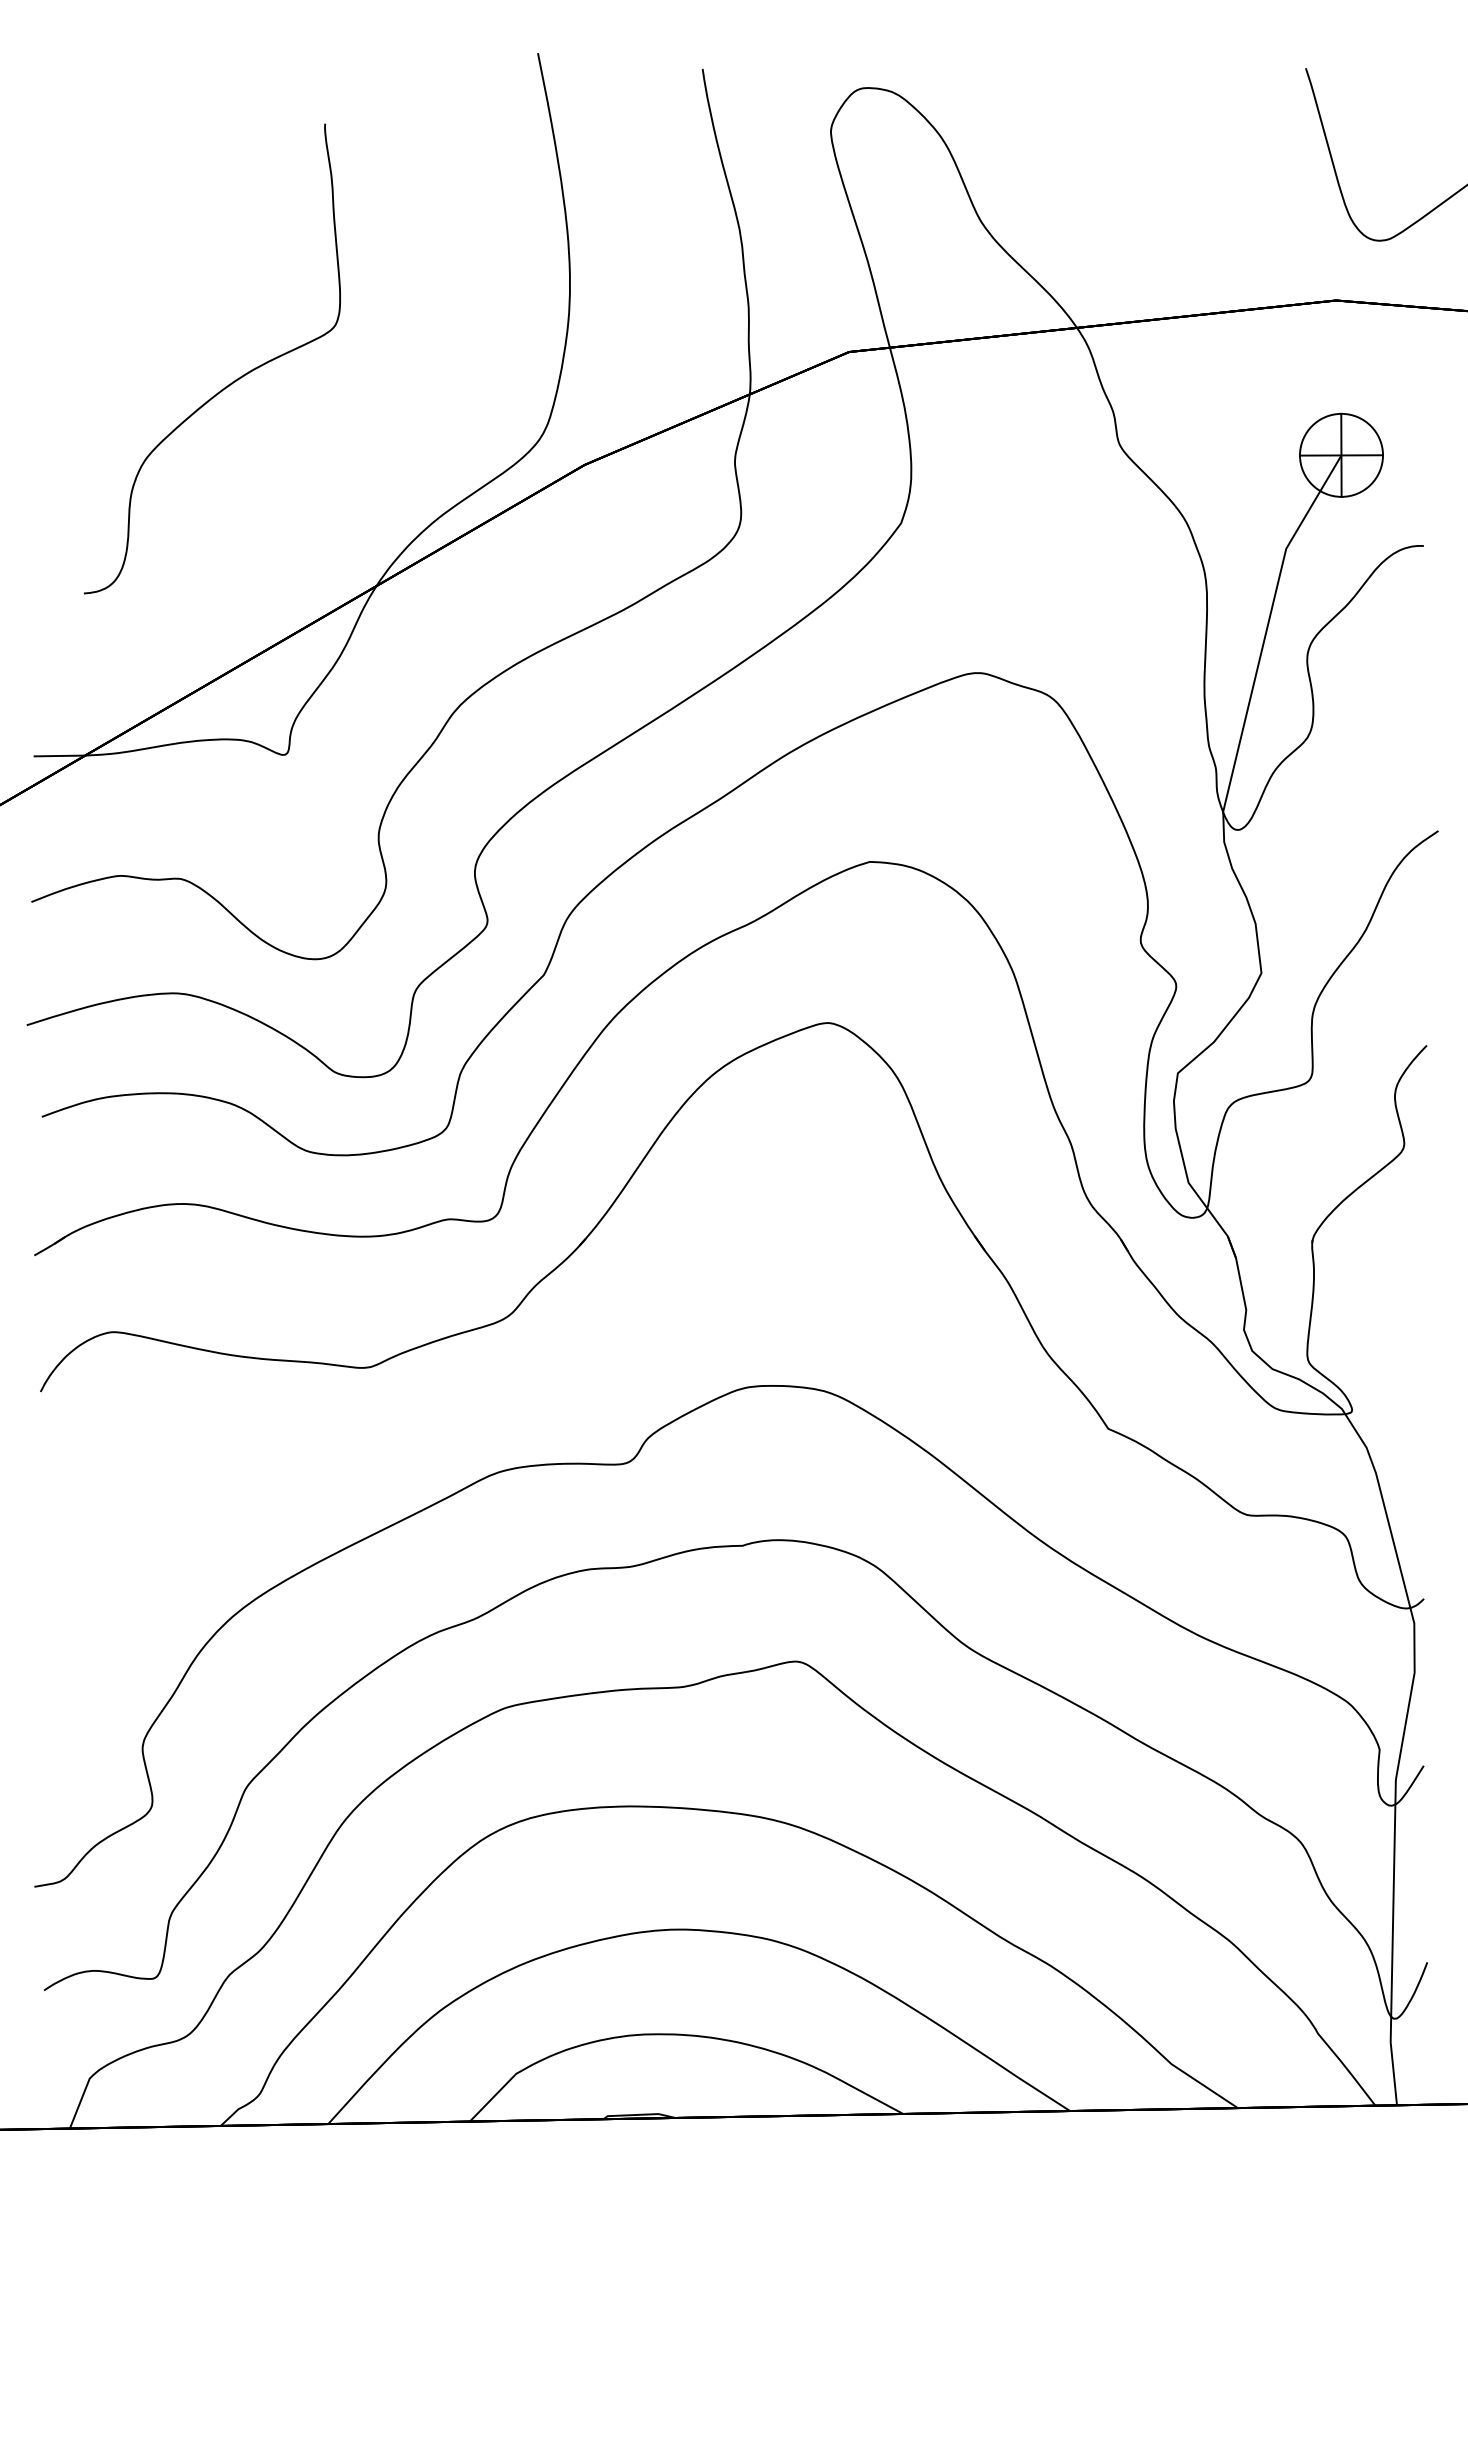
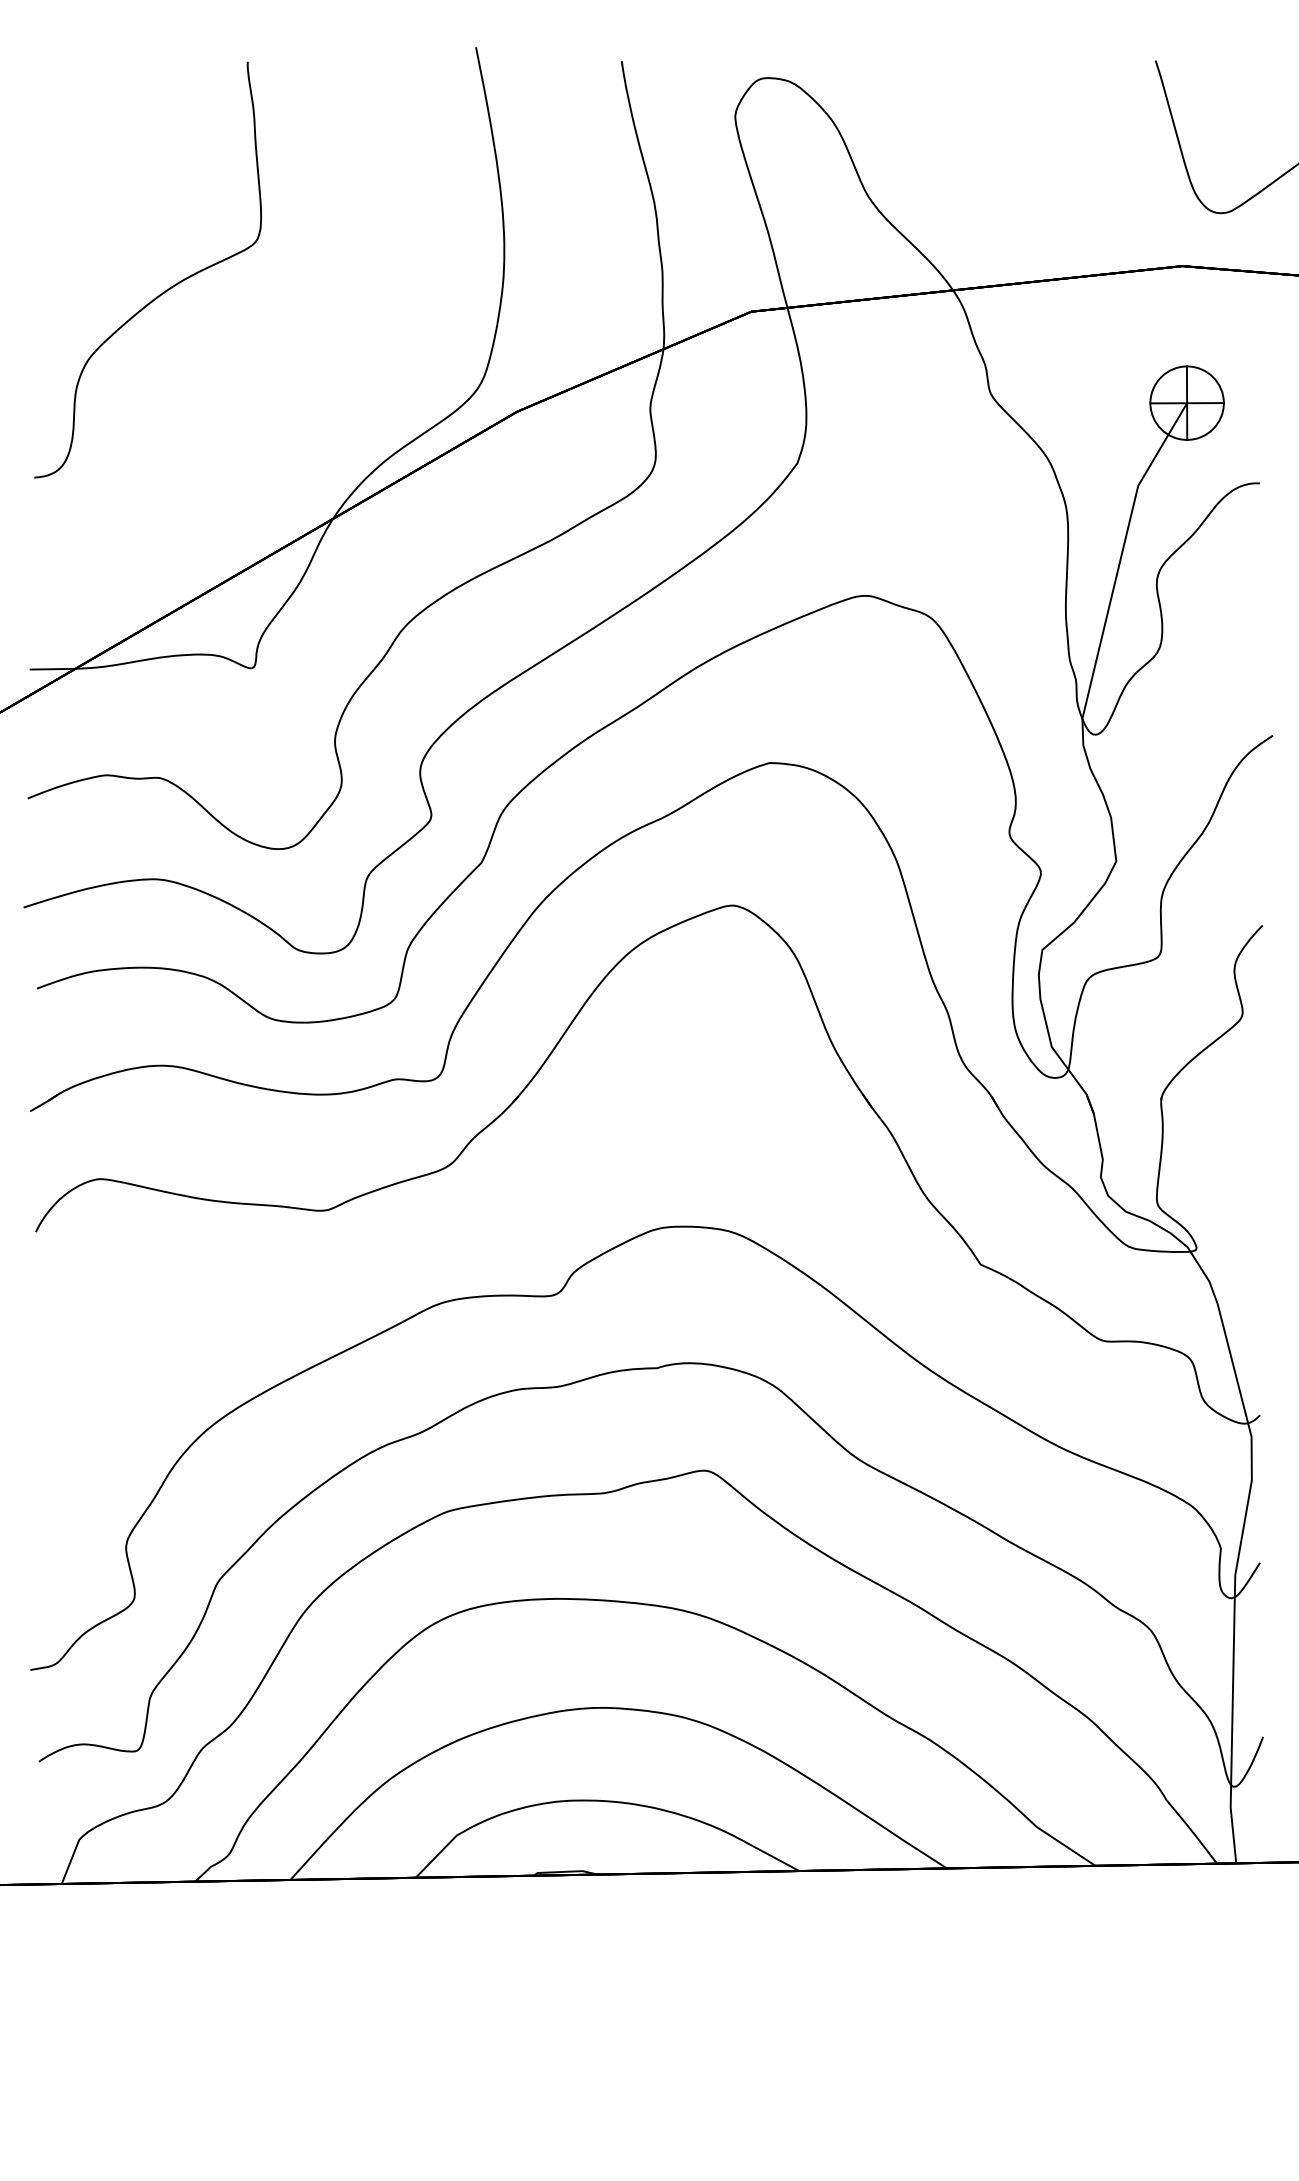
curve: (228, 384) -> (162, 292), moved

